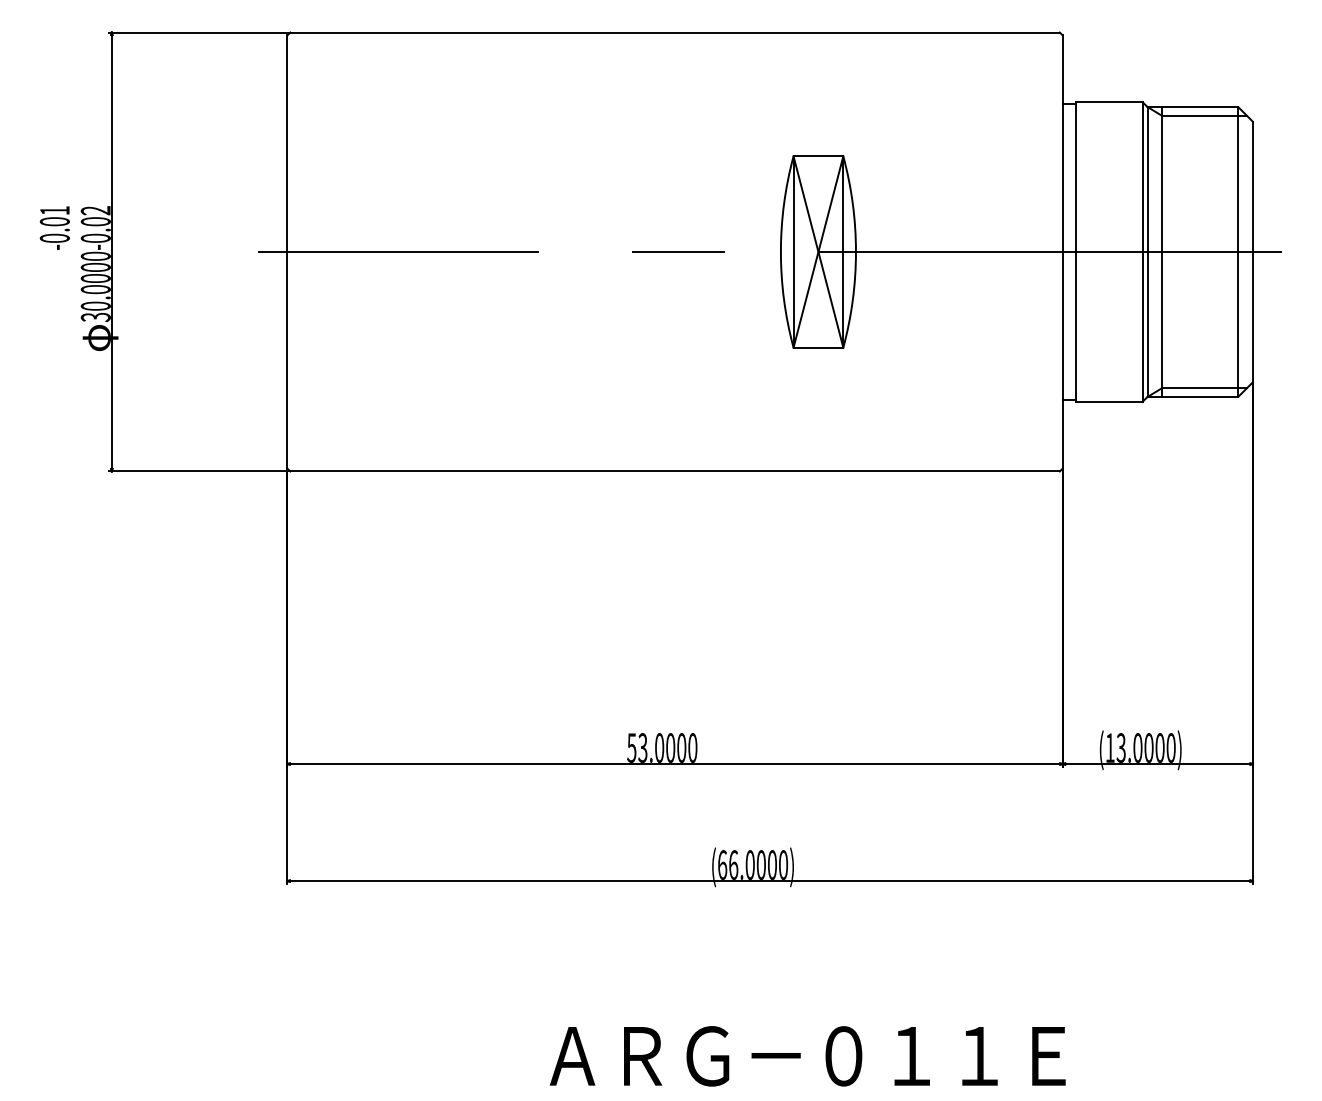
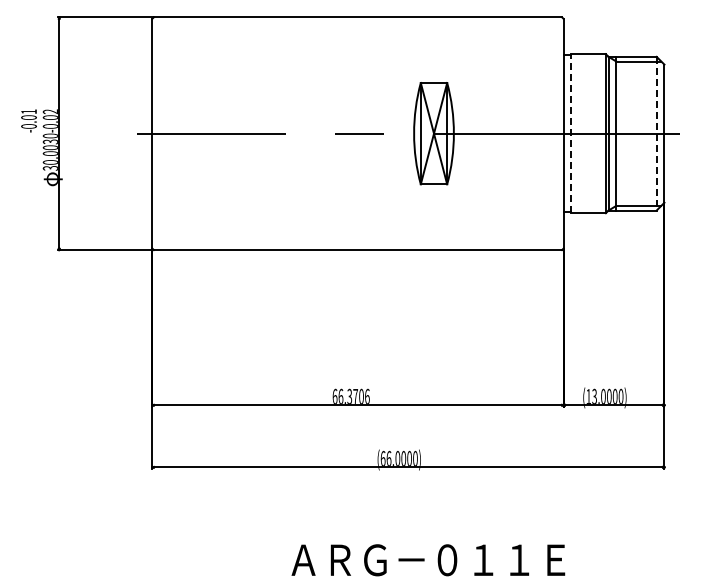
line: (1075, 251) -> (570, 133), solid -> dashed
line: (1237, 251) -> (656, 133), solid -> dashed
text: (95, 266) -> (50, 141), 30.0000 -> 30.0030
text: (661, 745) -> (350, 395), 53.0000 -> 66.3706

